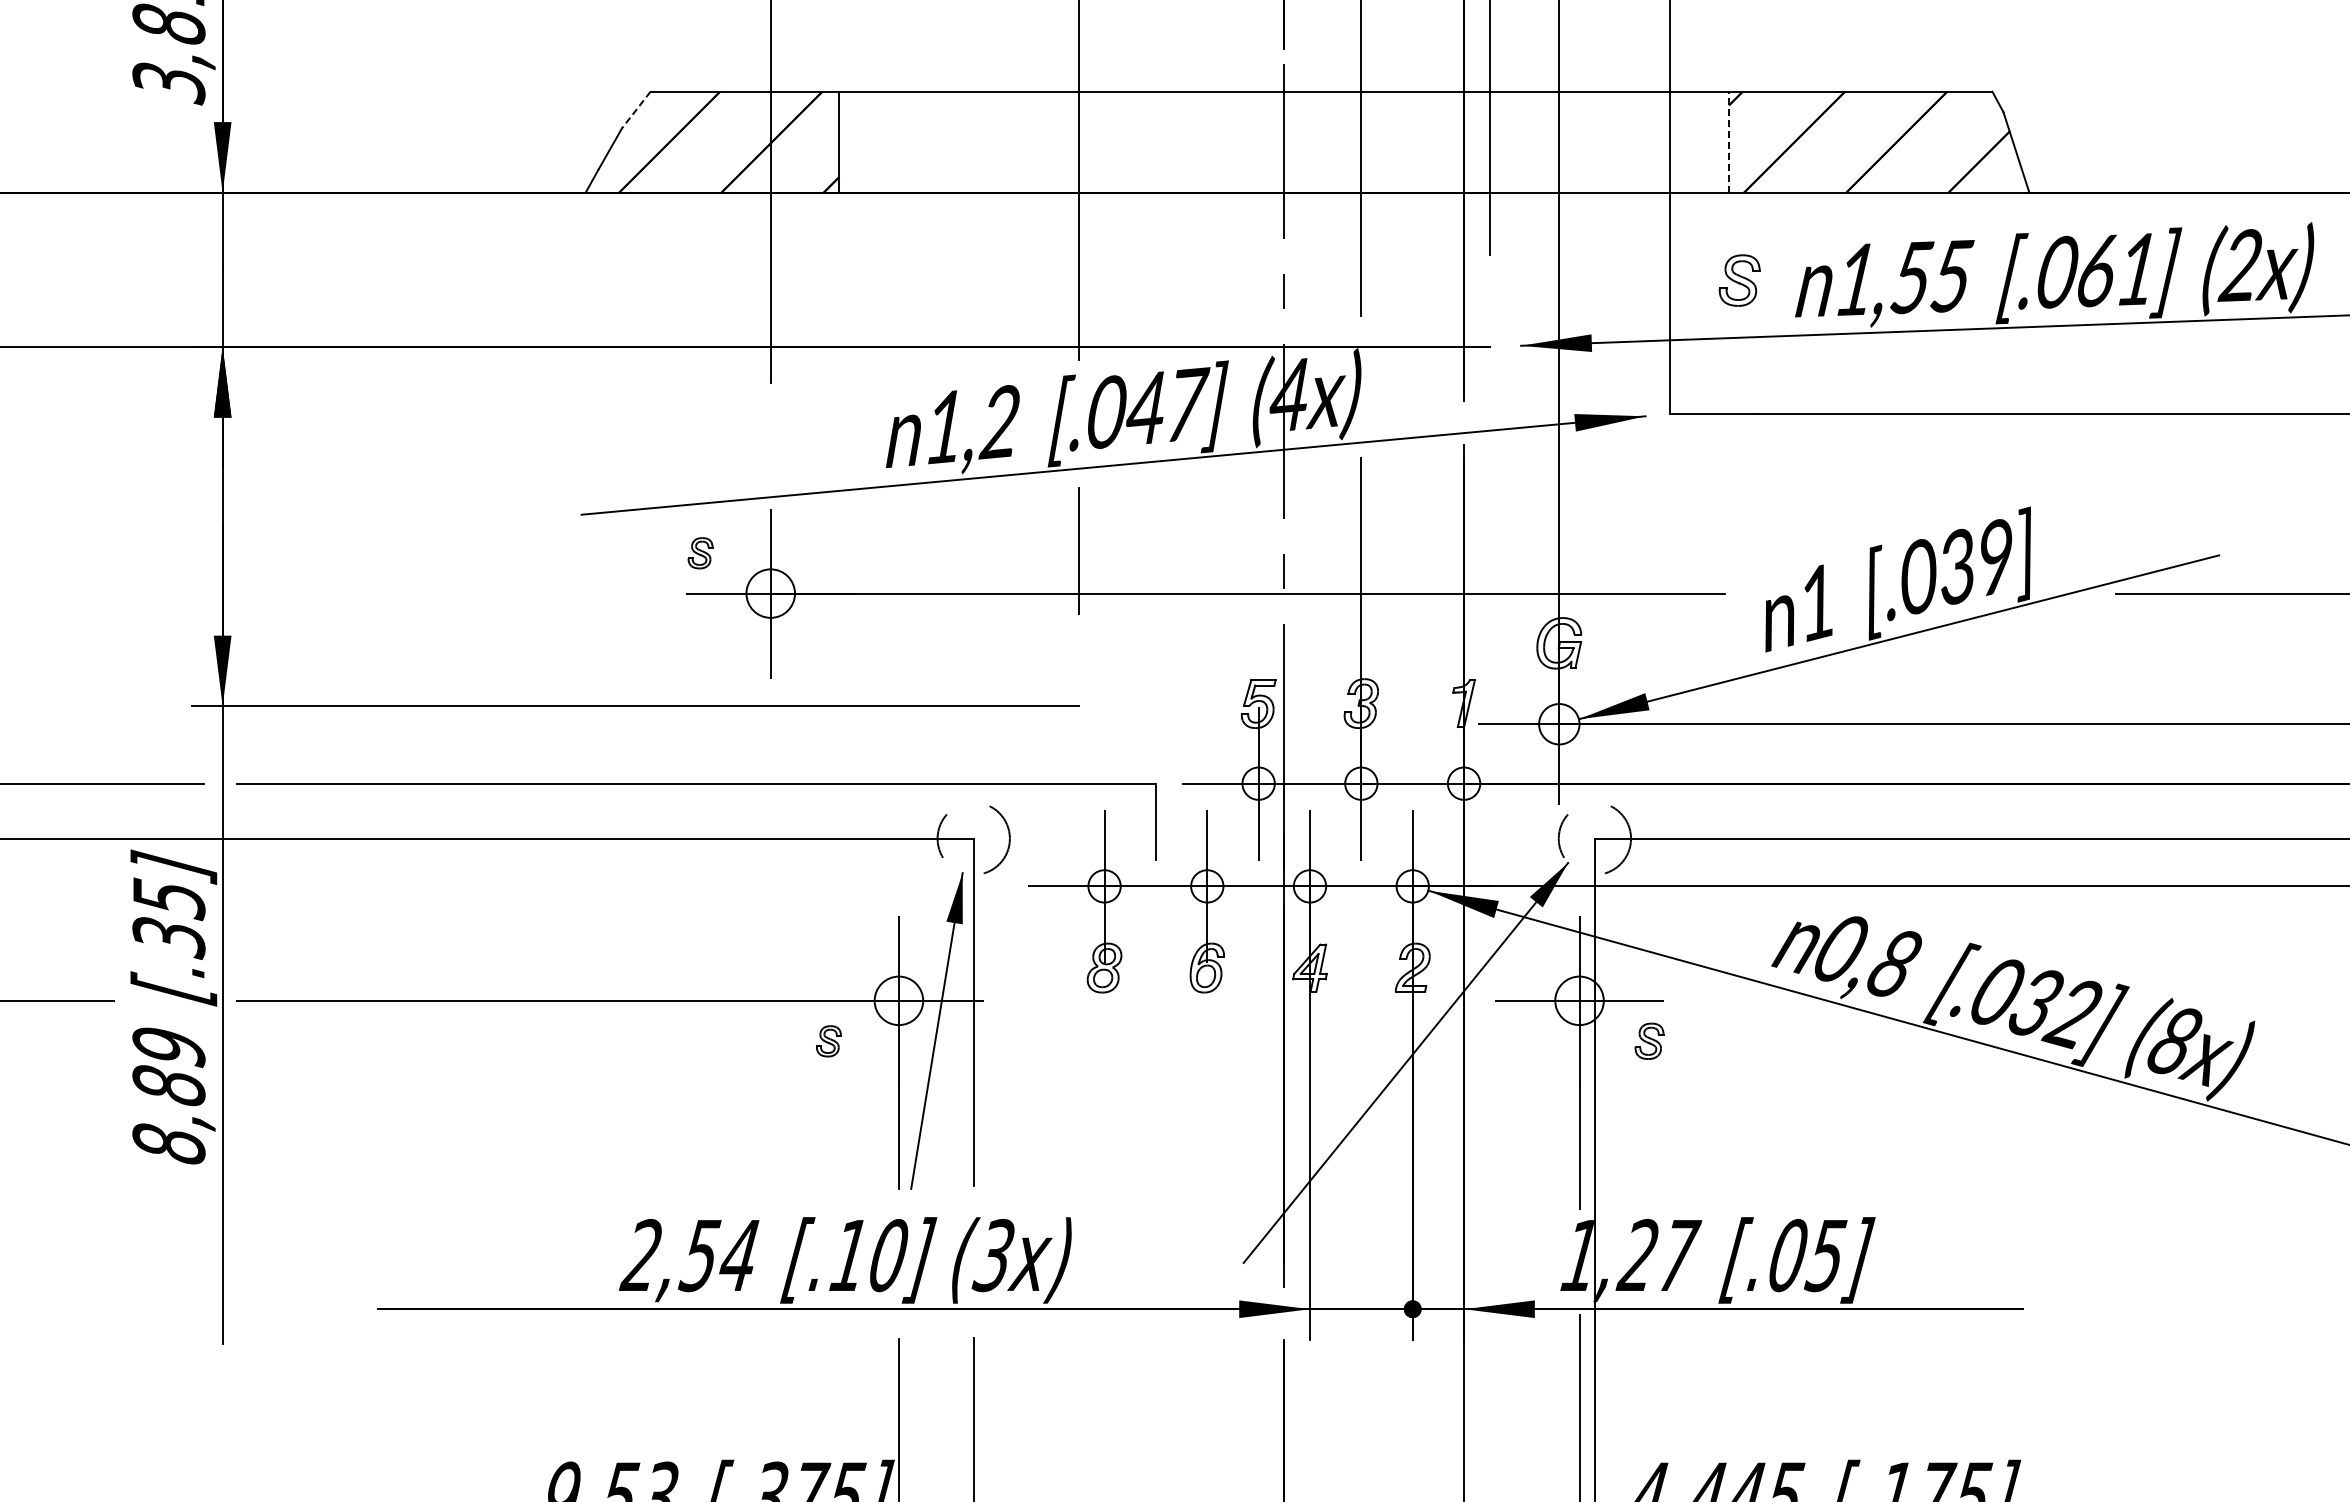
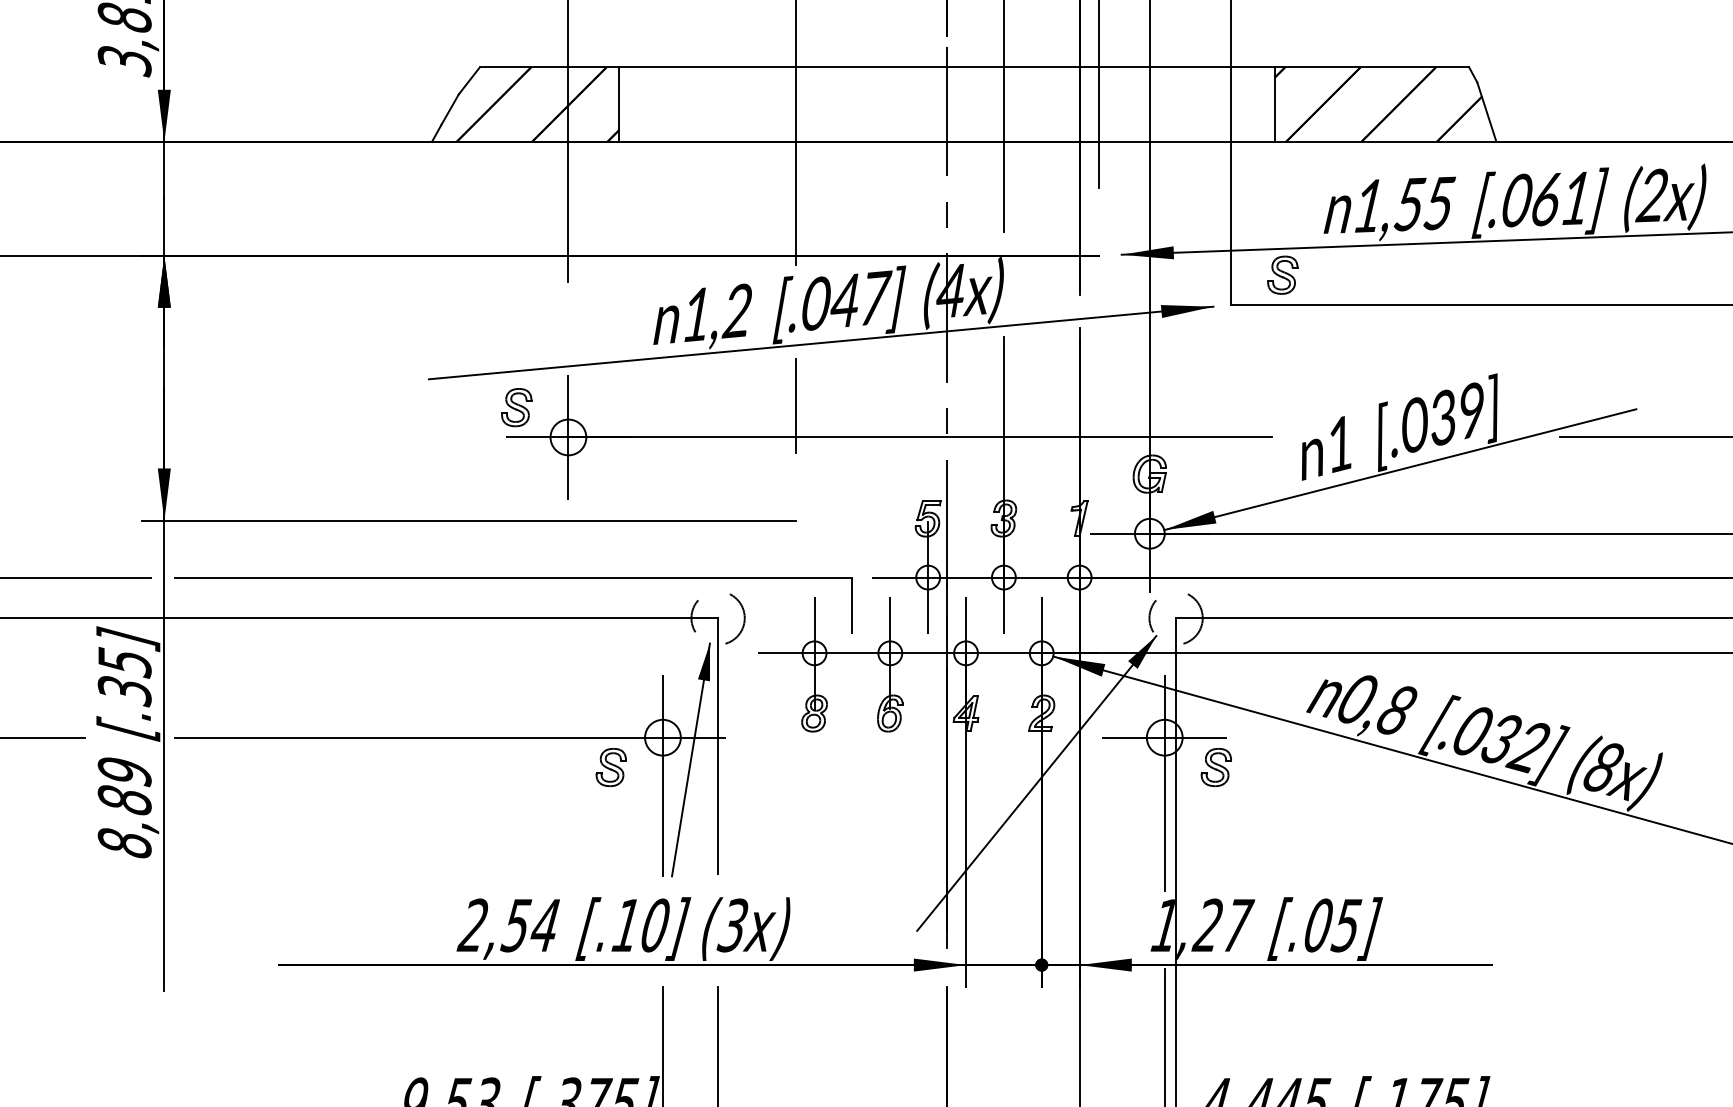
line: (635, 110) -> (468, 81), dashed -> solid
line: (1729, 142) -> (1275, 104), dashed -> solid
part: (1739, 280) -> (1282, 275), moved
part: (700, 553) -> (516, 407), size x1.67
part: (828, 1041) -> (611, 767), size x1.67
part: (1649, 1041) -> (1216, 767), size x1.43

